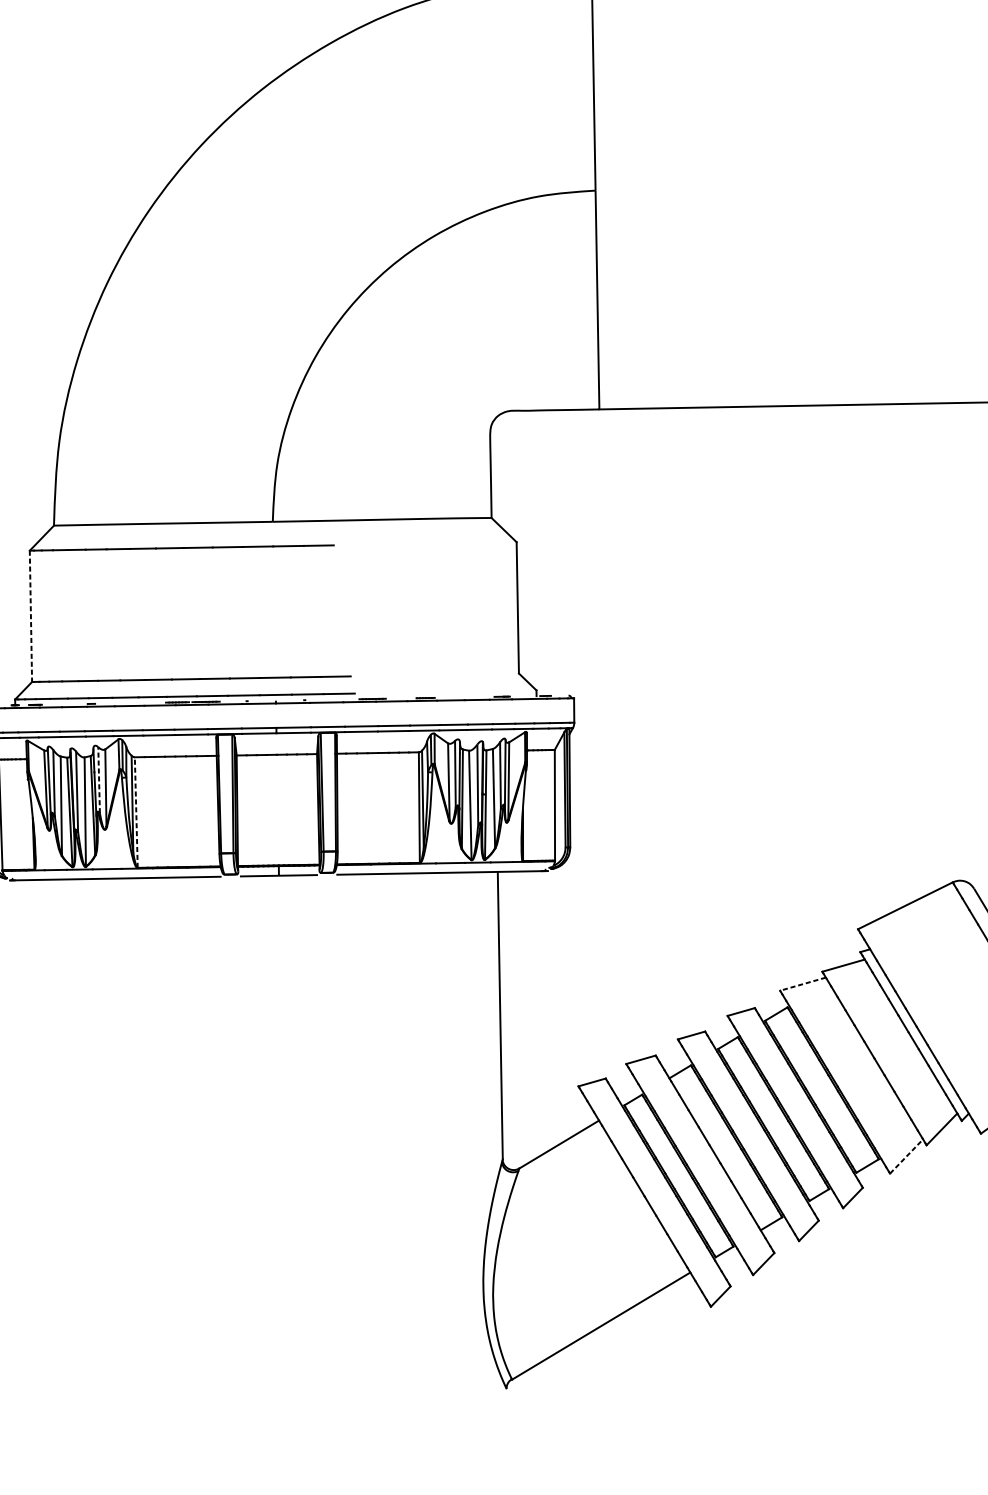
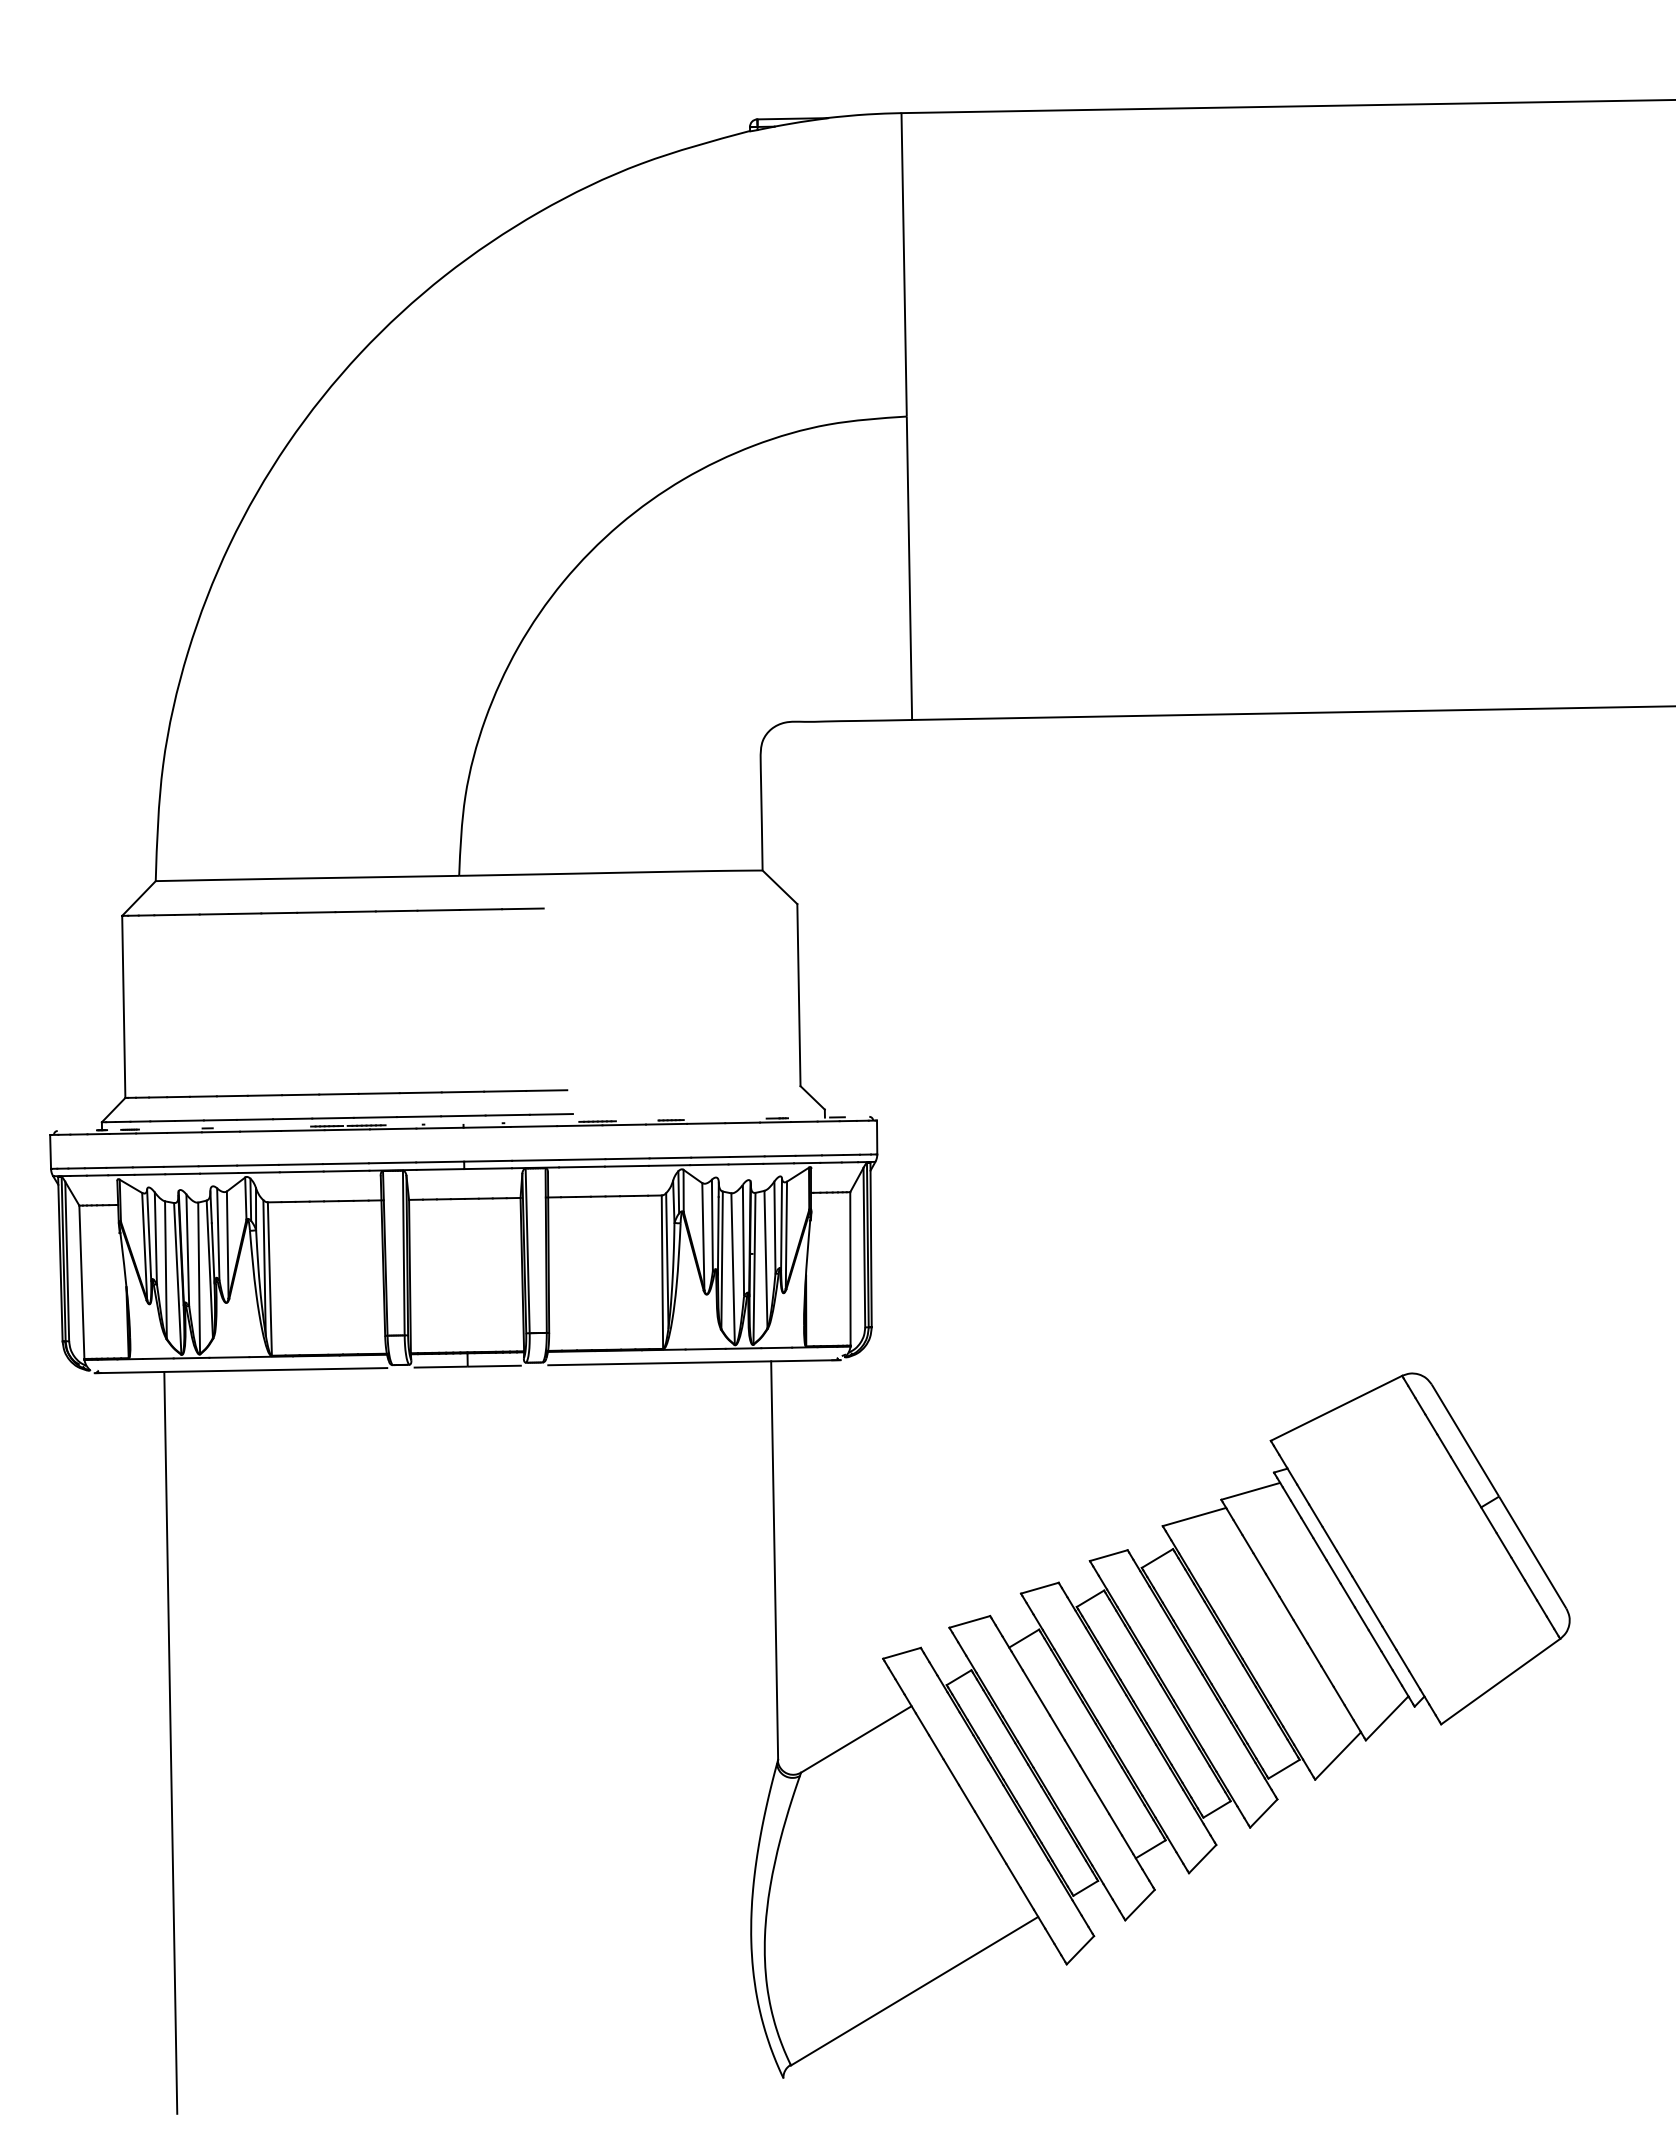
line: (30, 616) -> (123, 1007), dashed -> solid
line: (99, 780) -> (218, 1234), dashed -> solid
line: (136, 812) -> (269, 1279), dashed -> solid
line: (803, 984) -> (1194, 1517), dashed -> solid
line: (64, 1146) -> (170, 1742), added
line: (906, 1156) -> (1338, 1756), dashed -> solid

